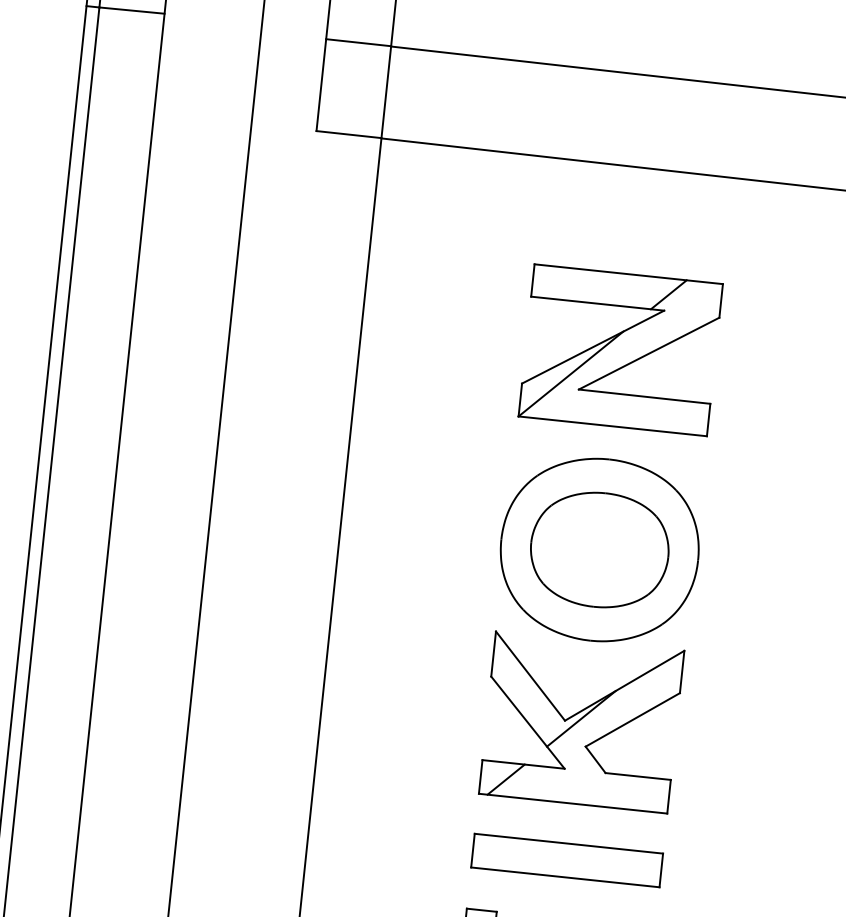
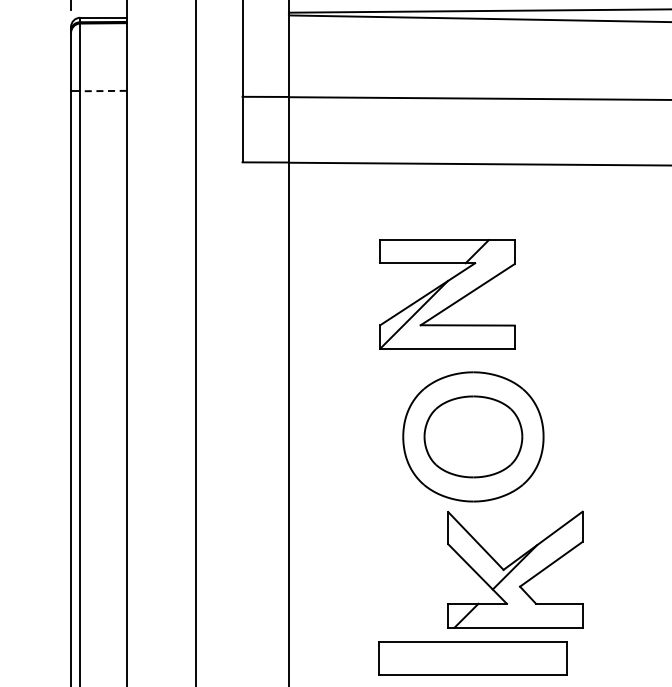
line: (130, 11) -> (102, 91), solid -> dashed
part: (620, 350) -> (447, 294), moved
part: (581, 721) -> (515, 569), moved
part: (567, 859) -> (473, 657), size x1.4

